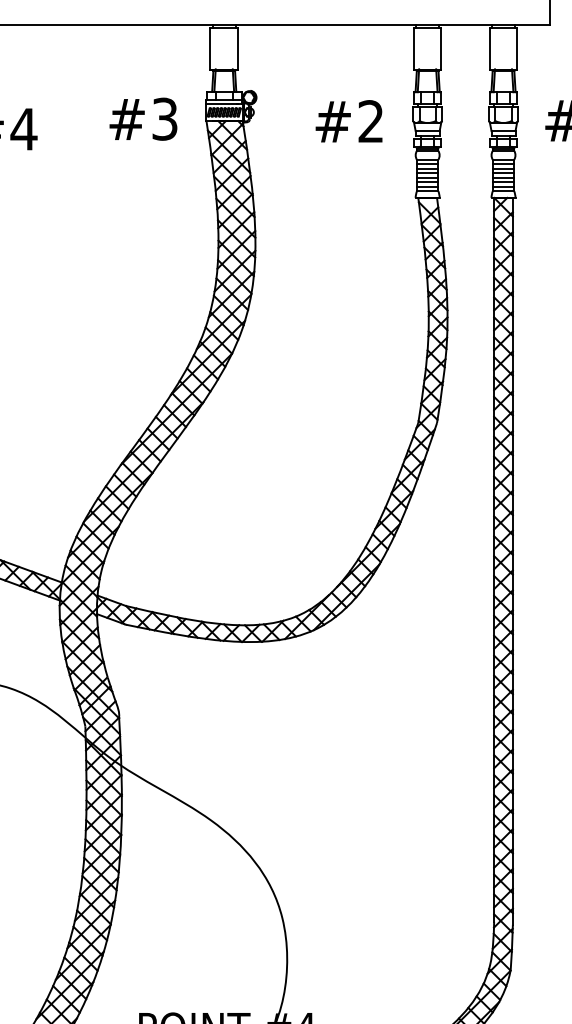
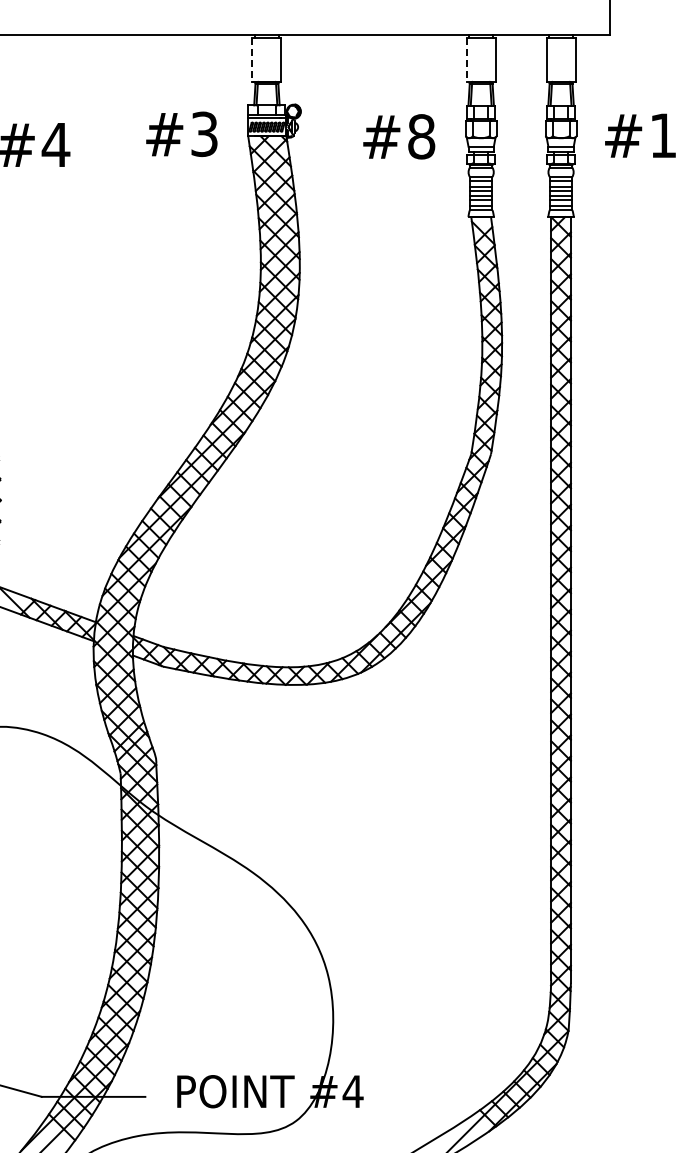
line: (210, 49) -> (252, 60), solid -> dashed
line: (413, 49) -> (466, 60), solid -> dashed
text: (370, 121) -> (421, 136), #2 -> #8

